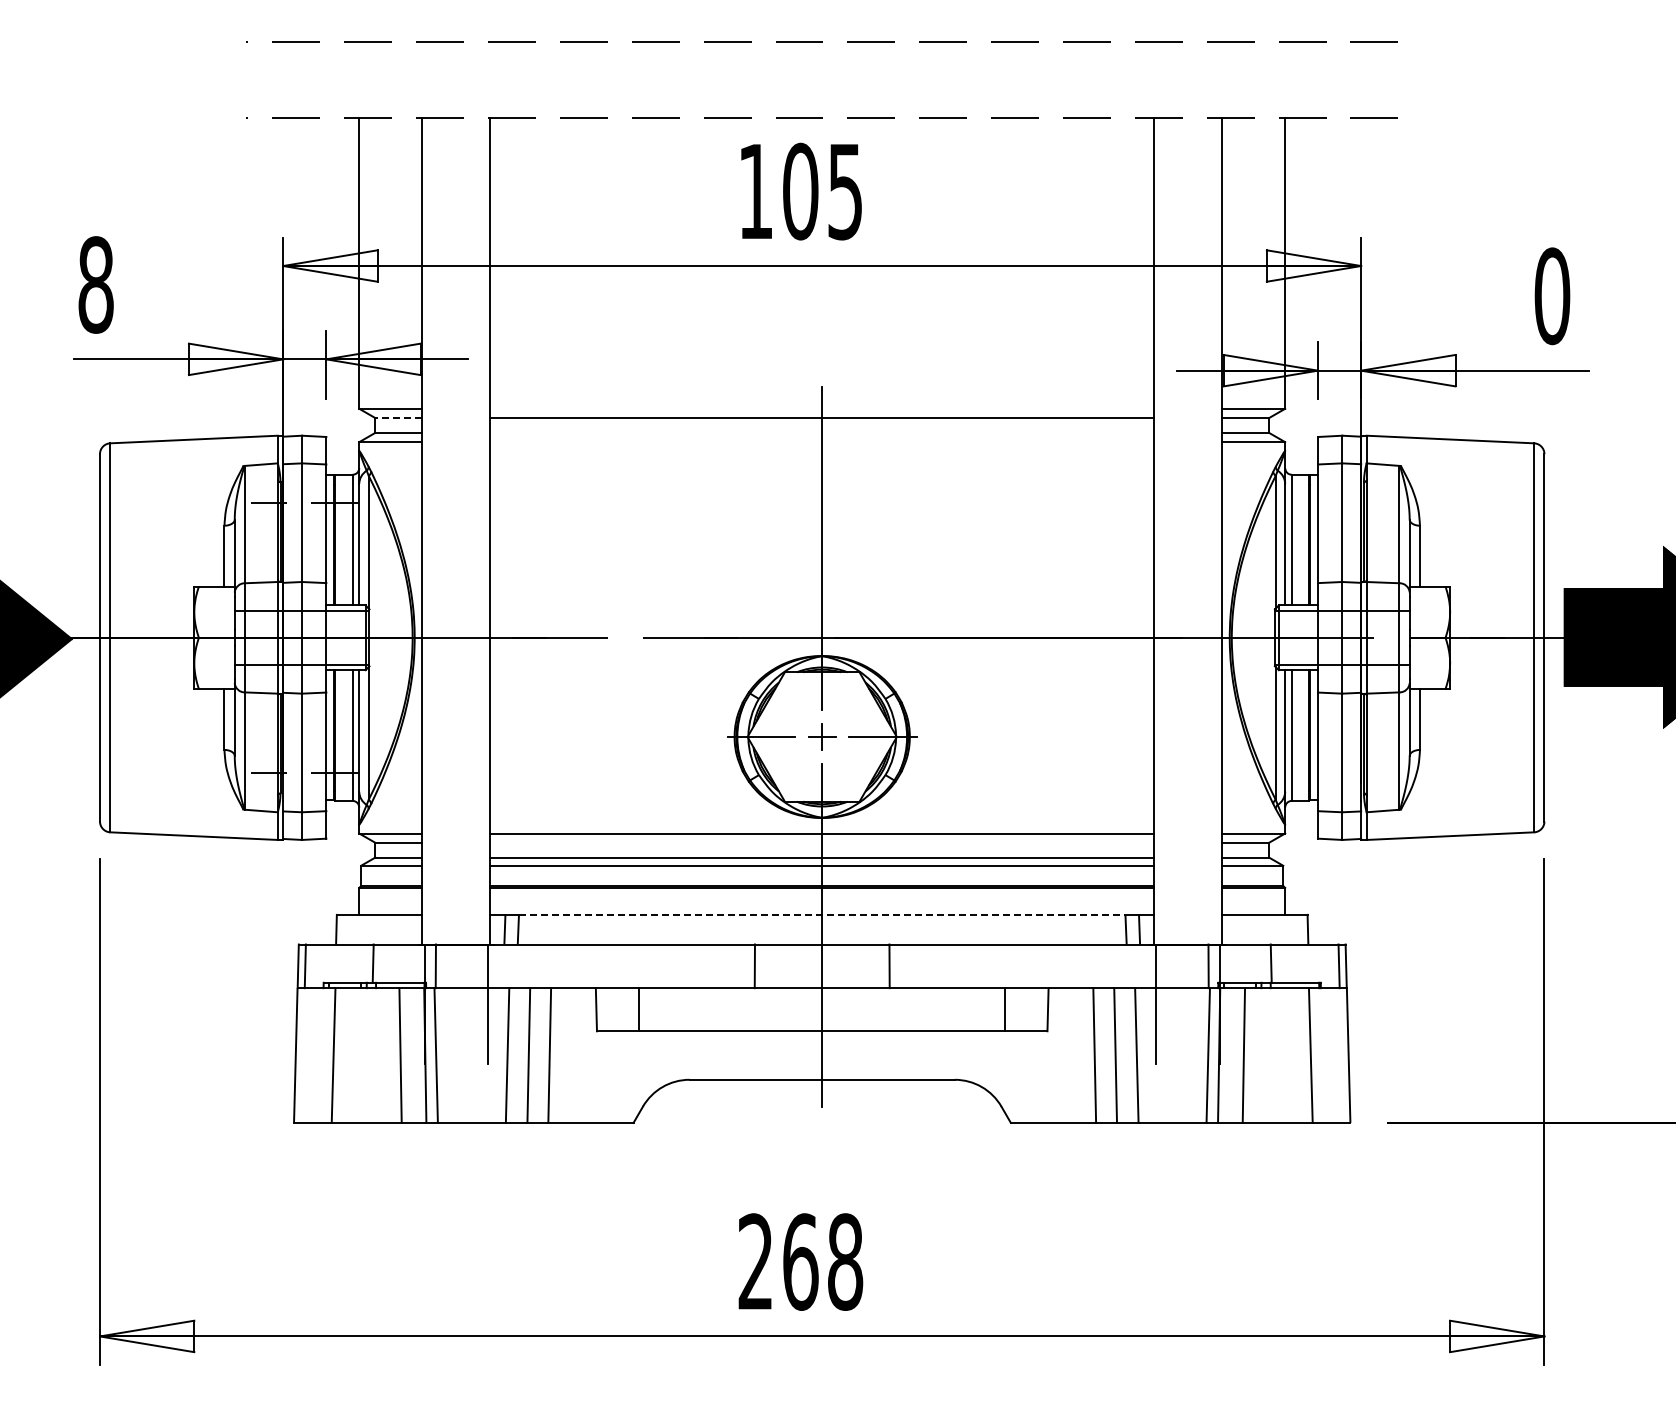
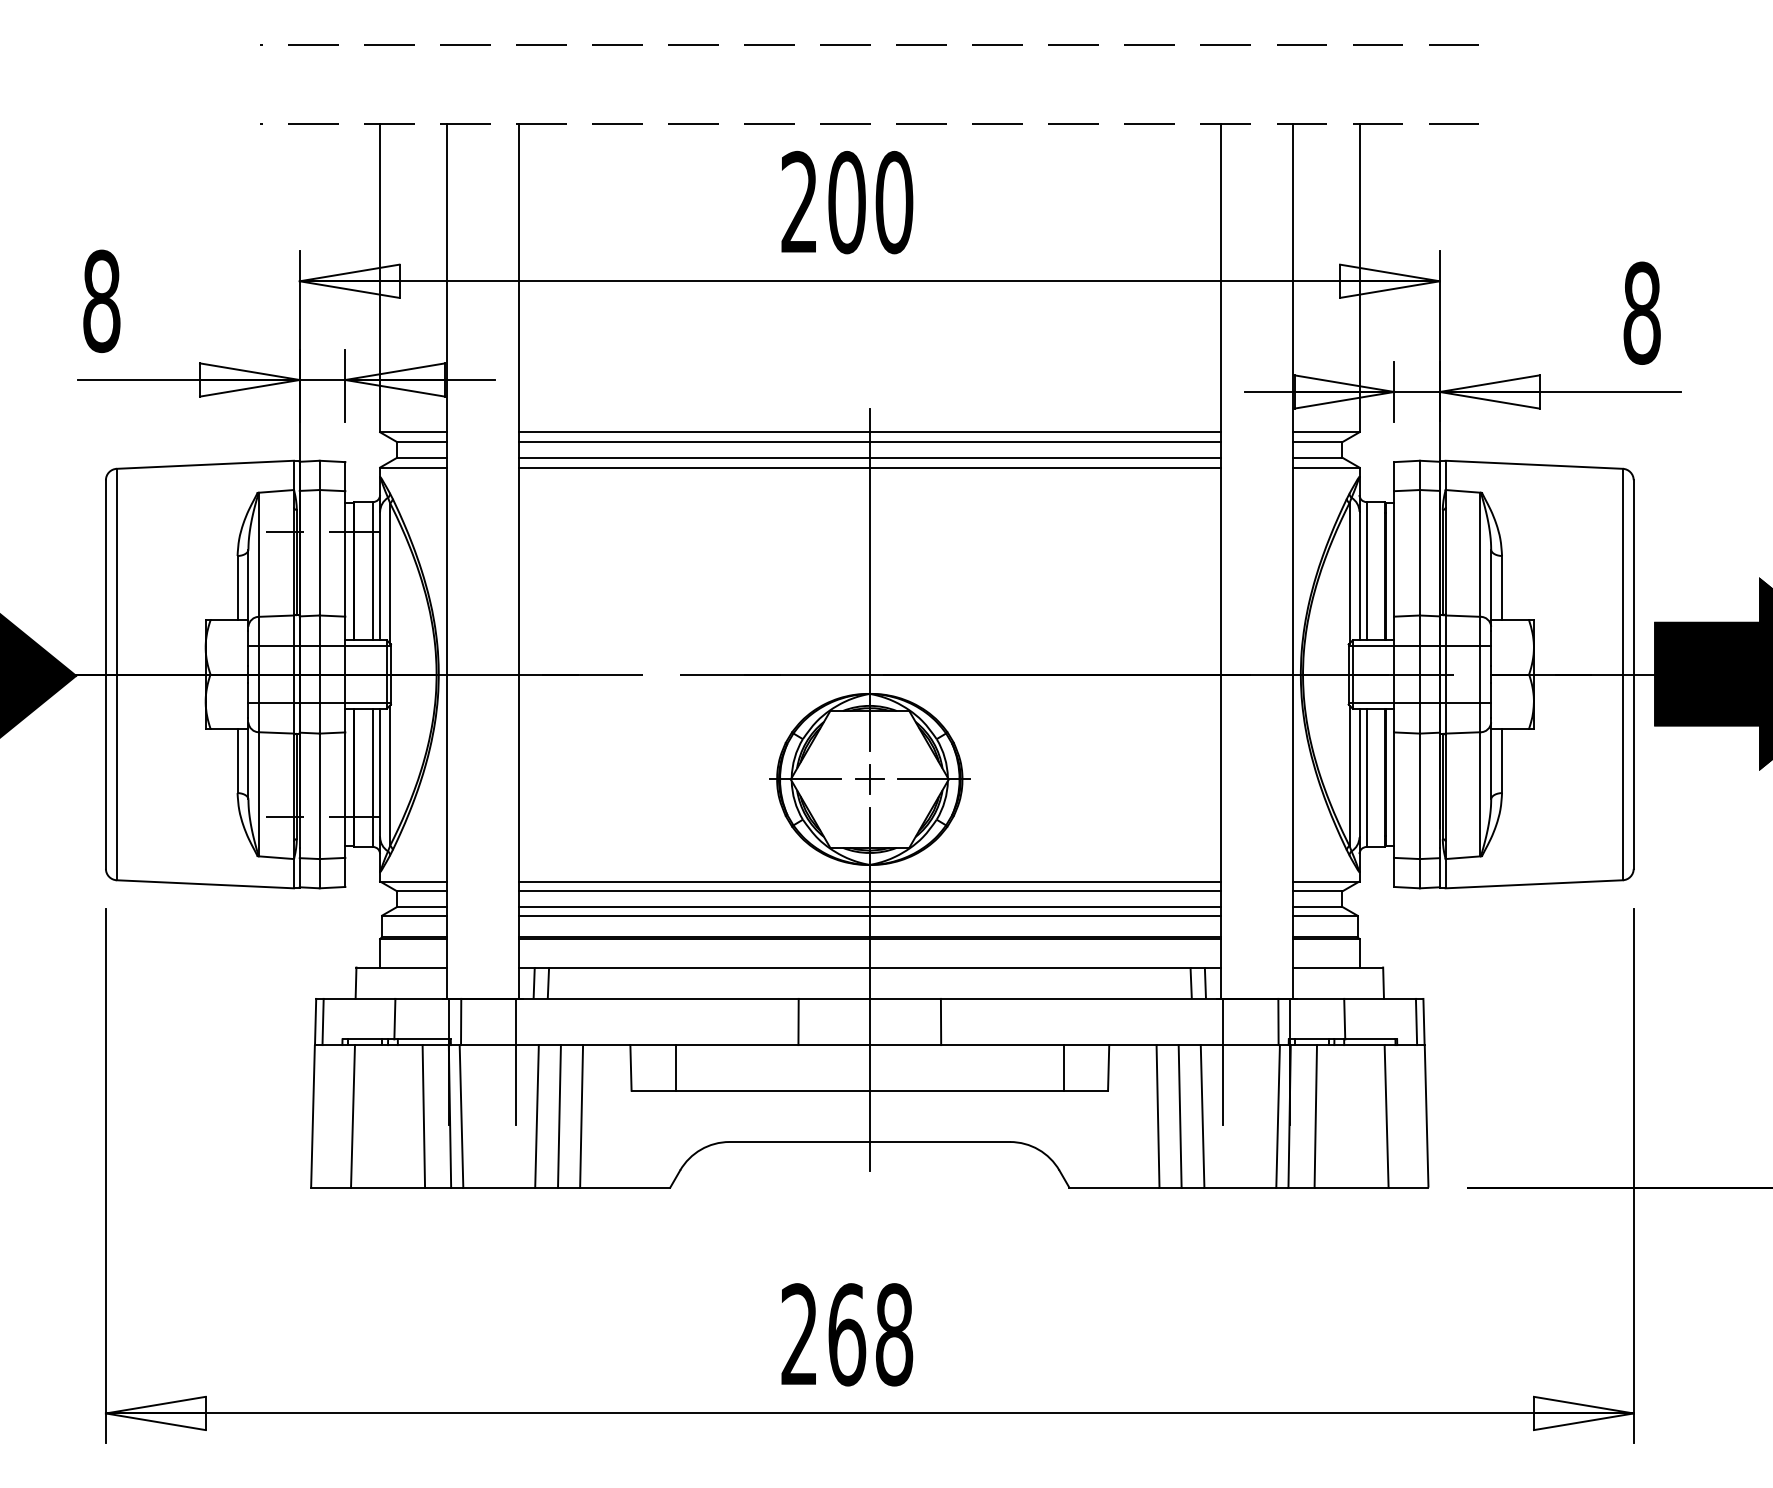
text: (800, 191) -> (846, 202), 105 -> 200
text: (1552, 295) -> (1642, 312), 0 -> 8
line: (822, 408) -> (870, 431), added
line: (398, 418) -> (421, 442), dashed -> solid
line: (822, 432) -> (870, 457), added
line: (822, 442) -> (870, 467), added
line: (822, 842) -> (870, 891), added
line: (822, 914) -> (870, 967), dashed -> solid

